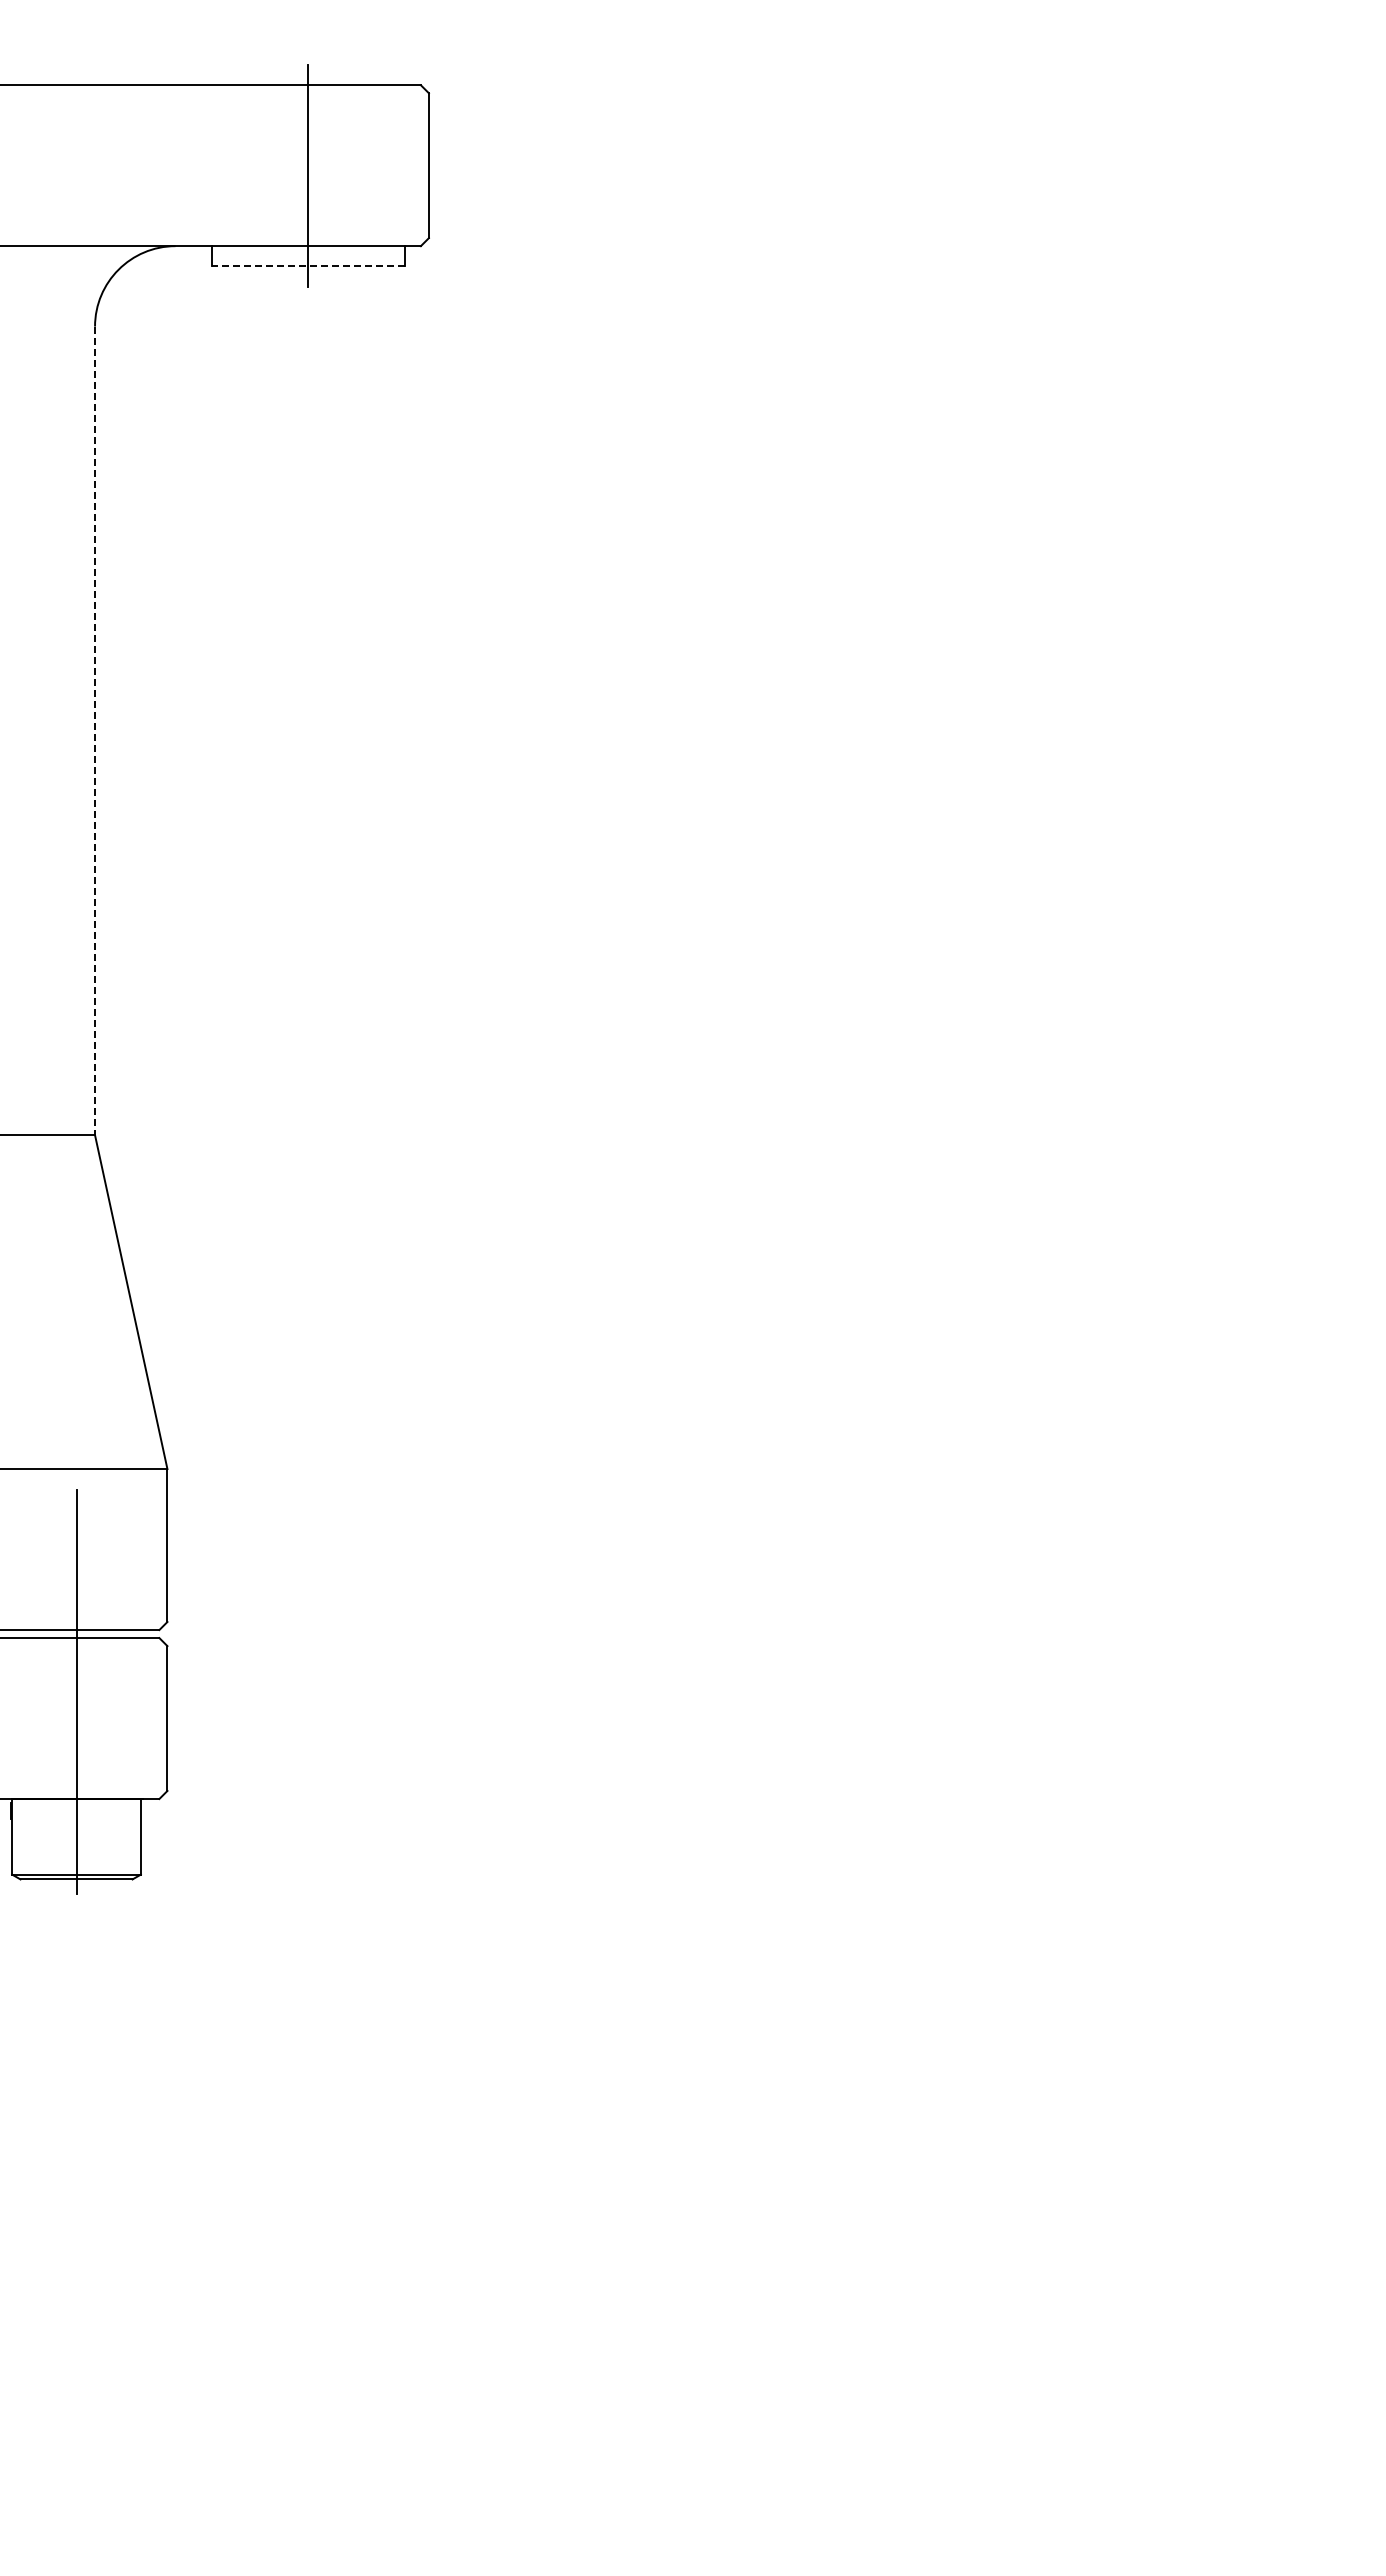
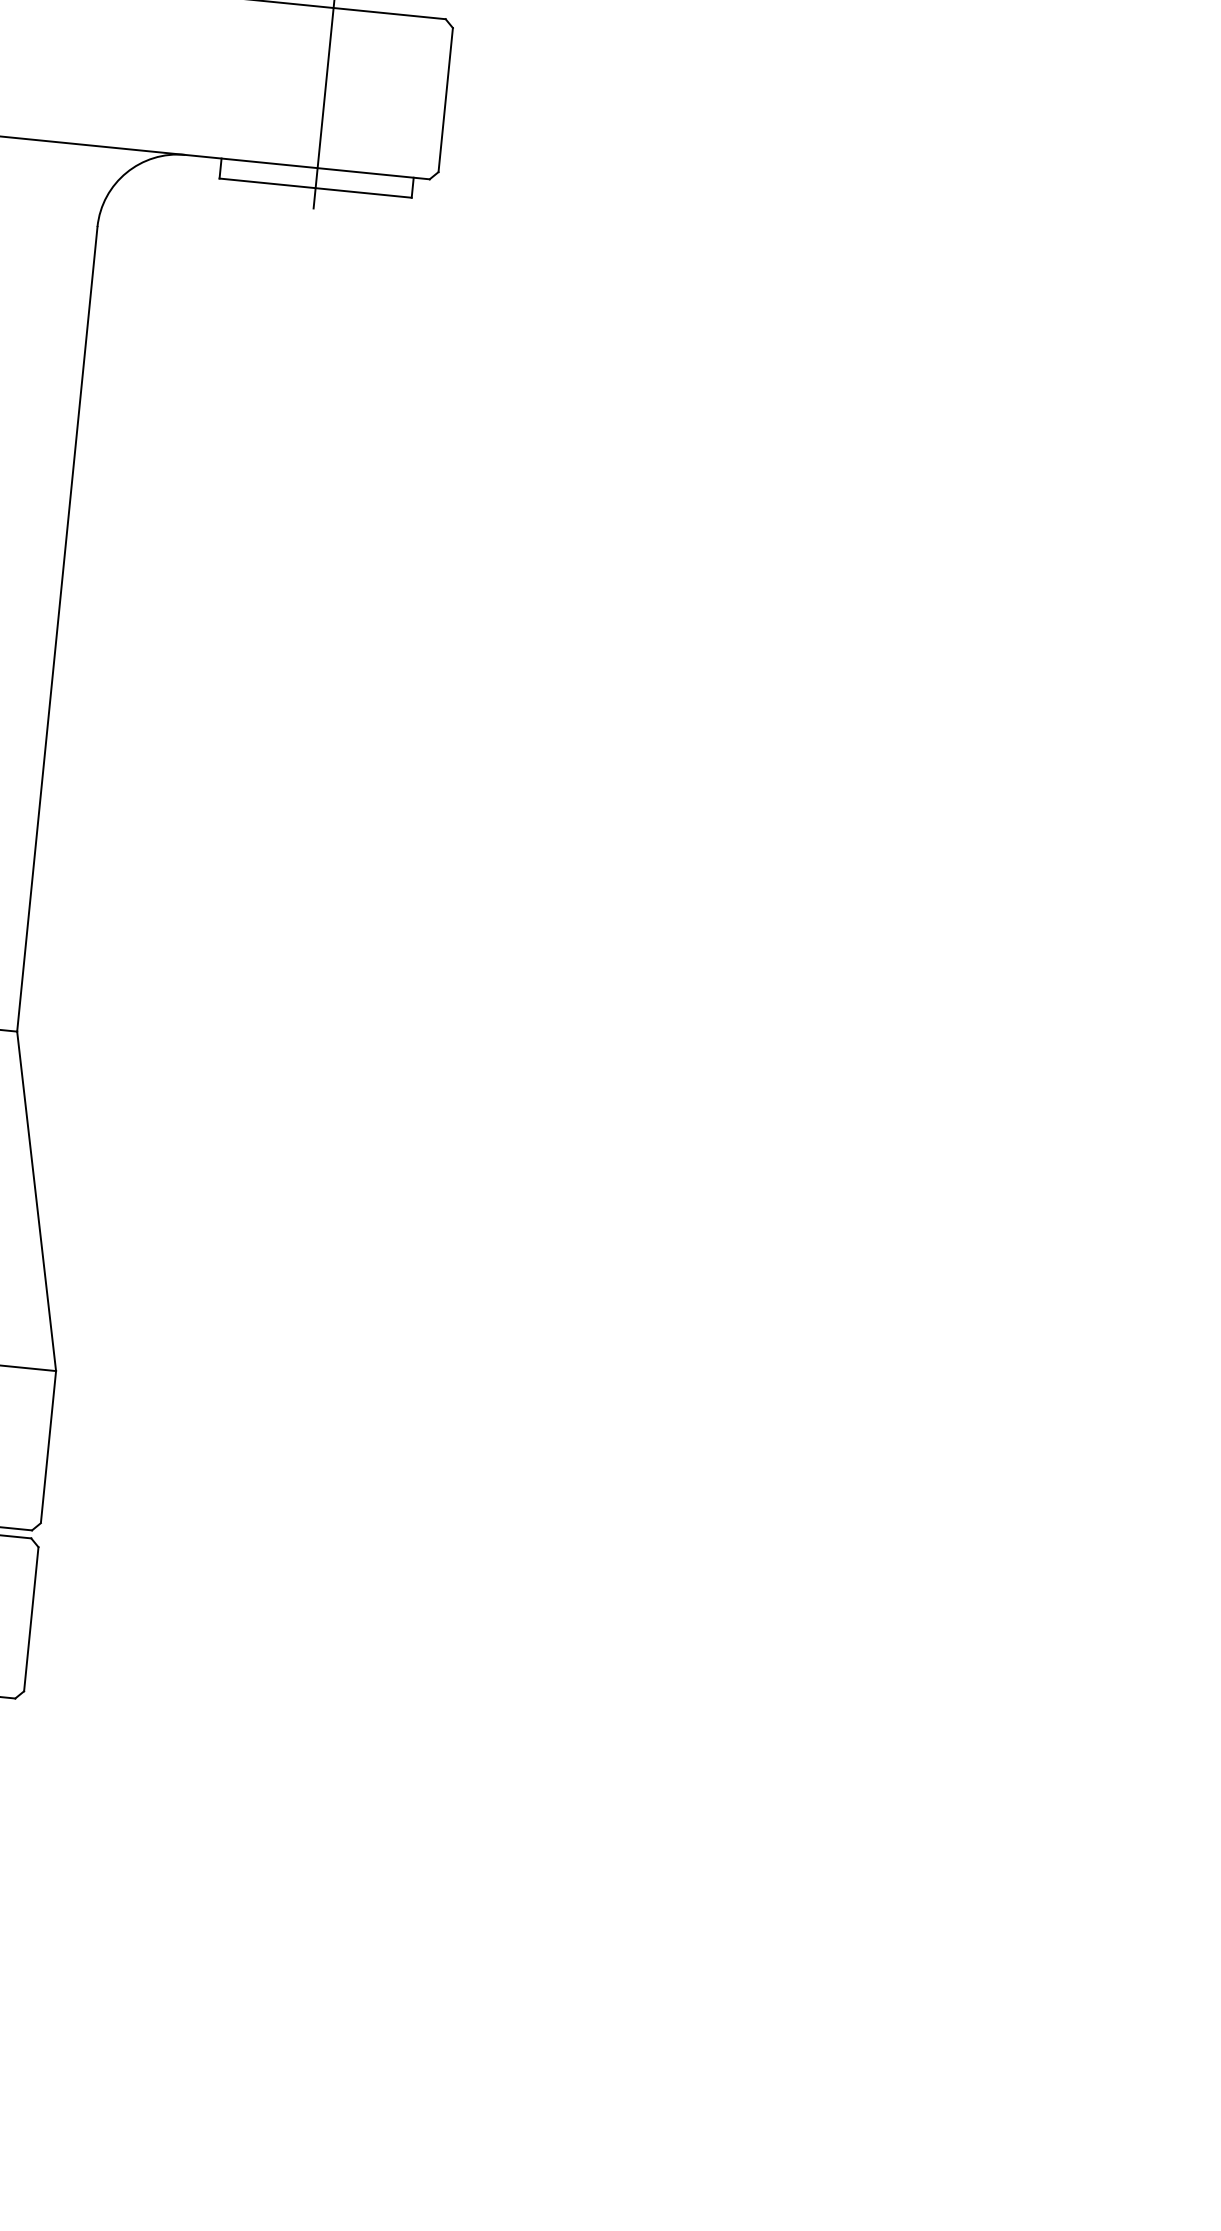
line: (308, 266) -> (315, 188), dashed -> solid
line: (95, 731) -> (57, 629), dashed -> solid

